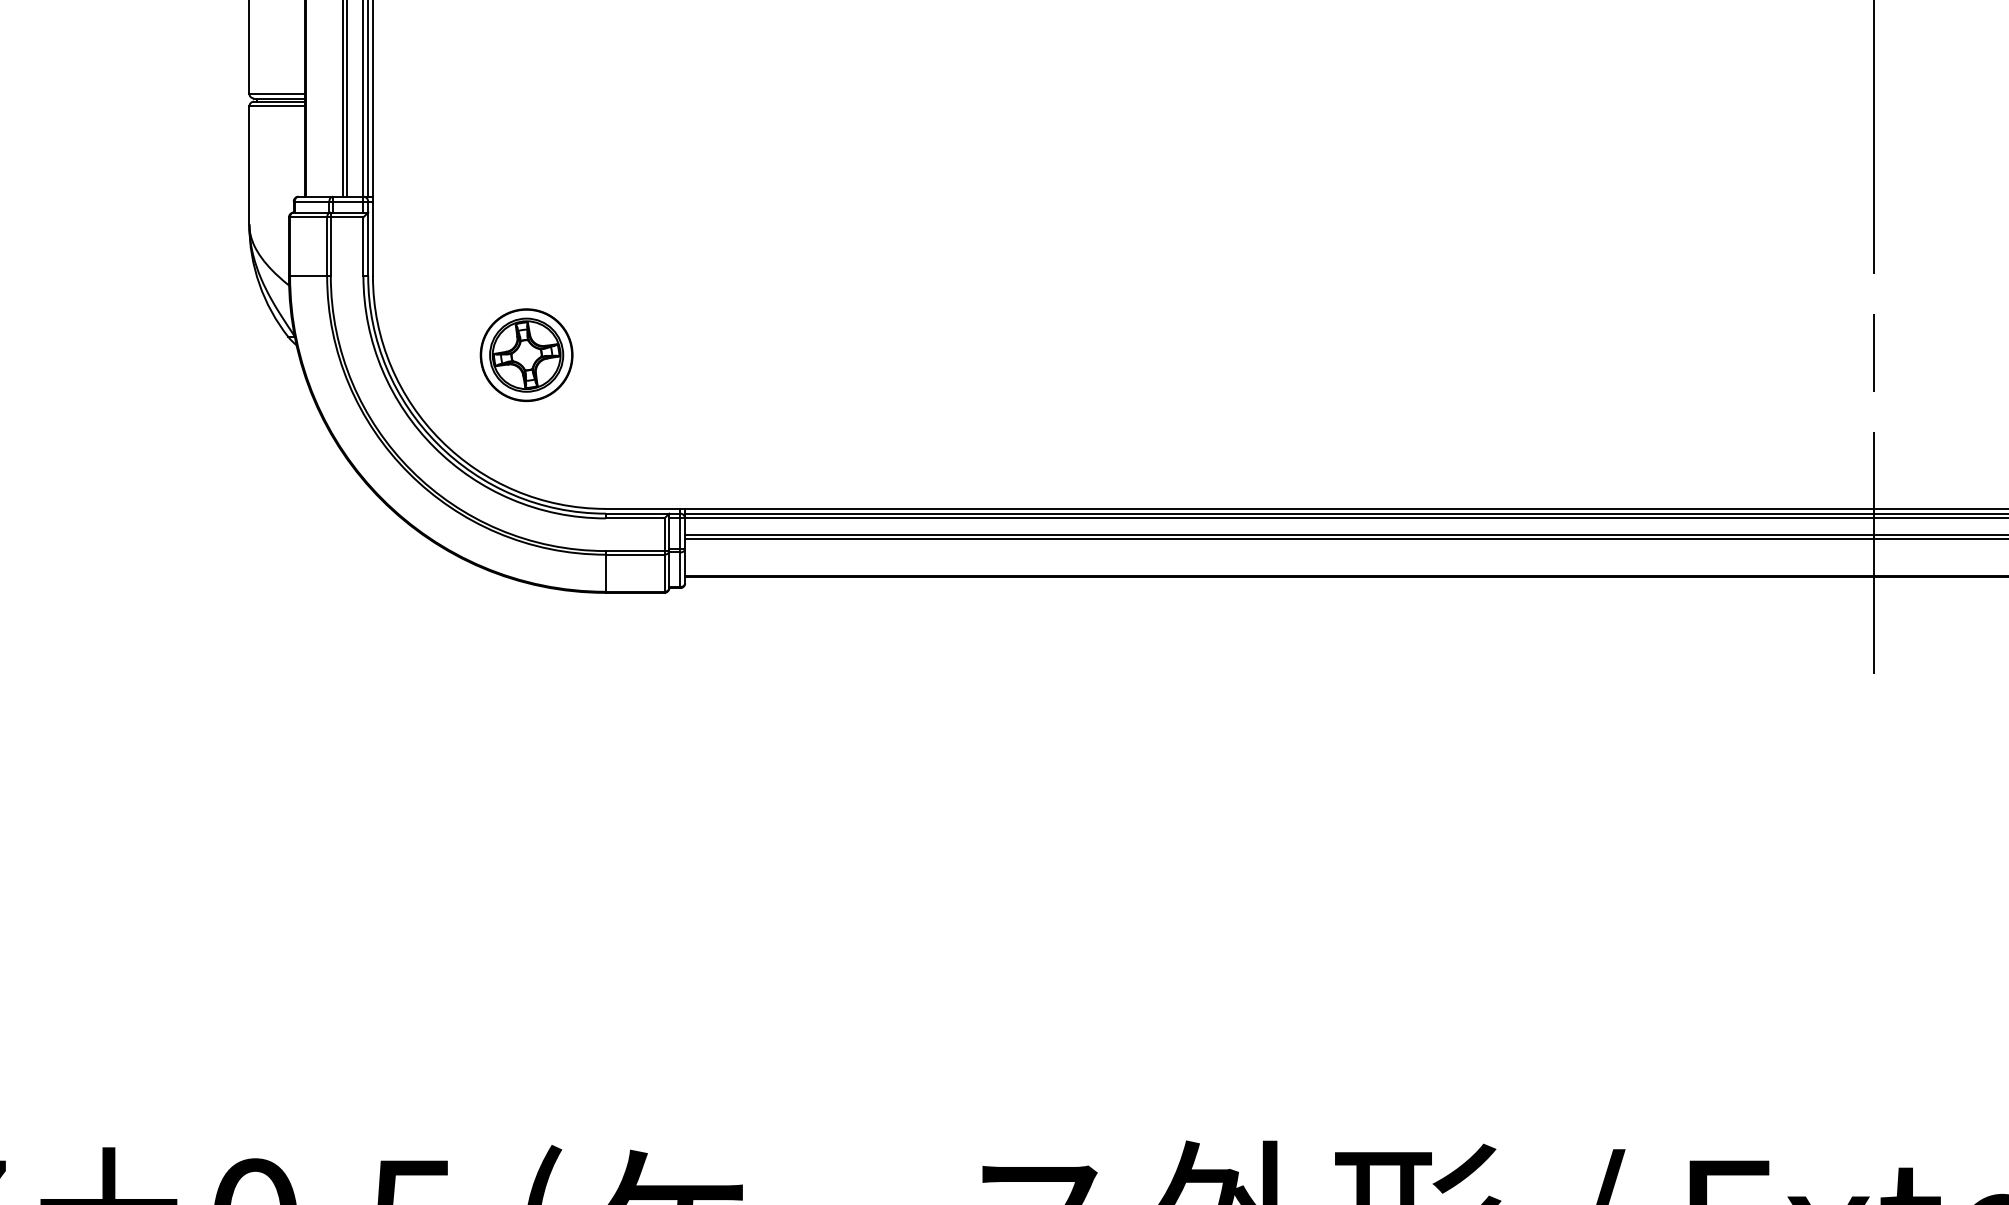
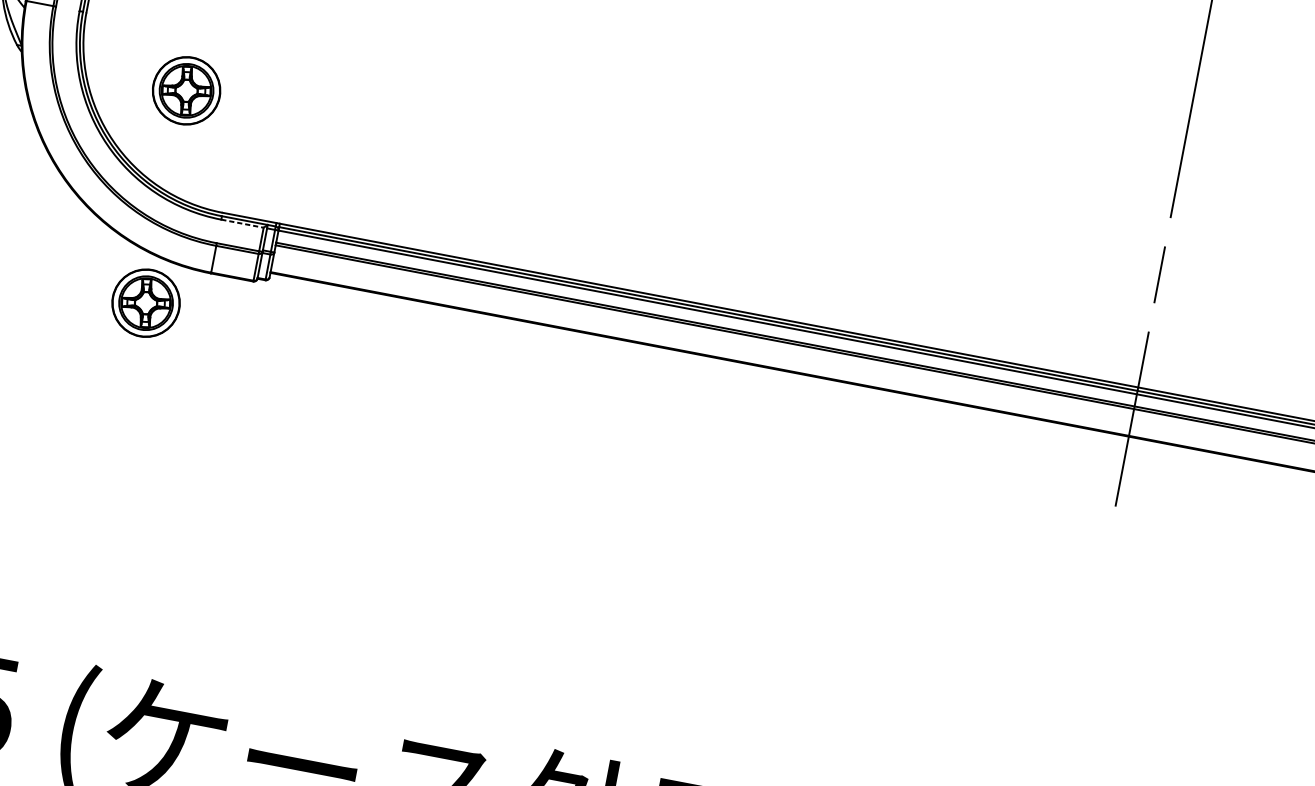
line: (635, 518) -> (242, 223), solid -> dashed
part: (526, 648) -> (146, 302), added

